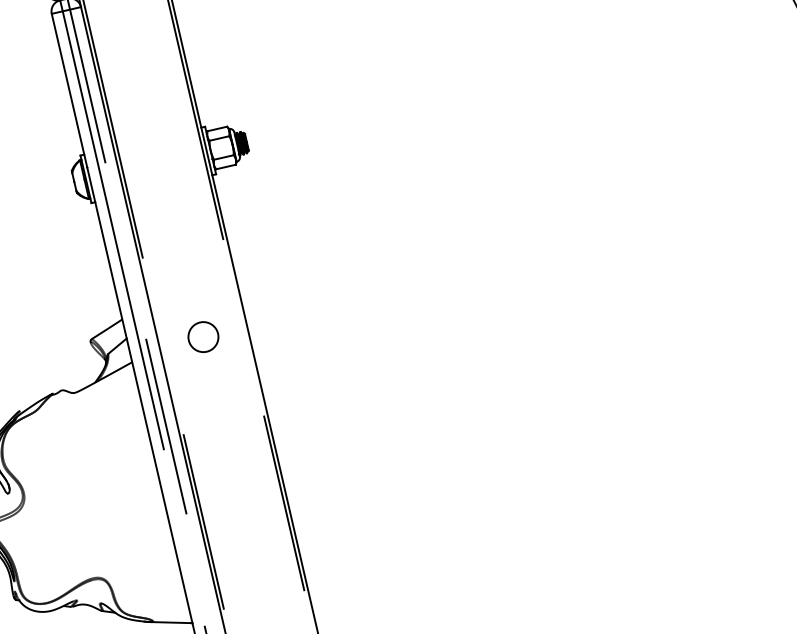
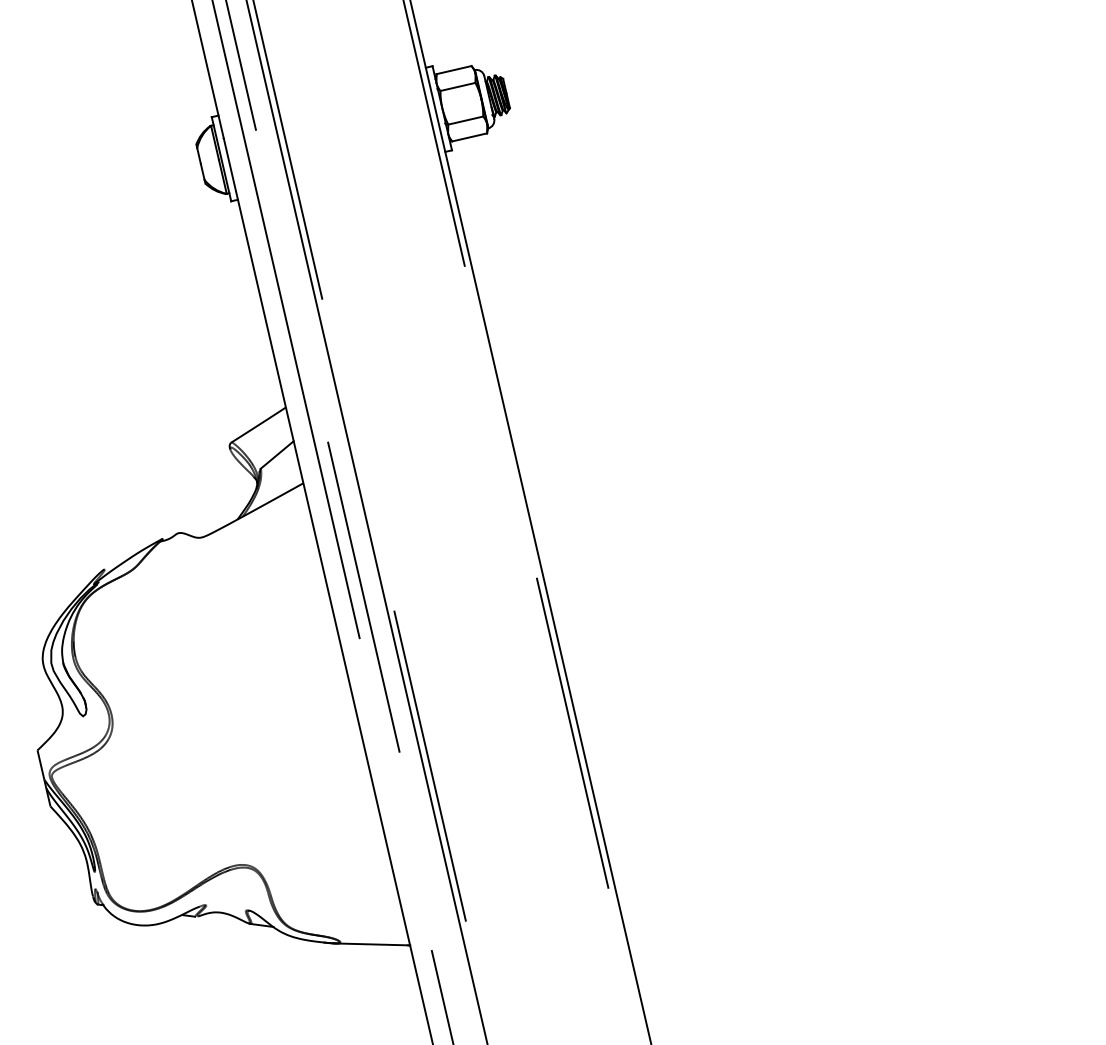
circle: (203, 336) -> (429, 437), removed

